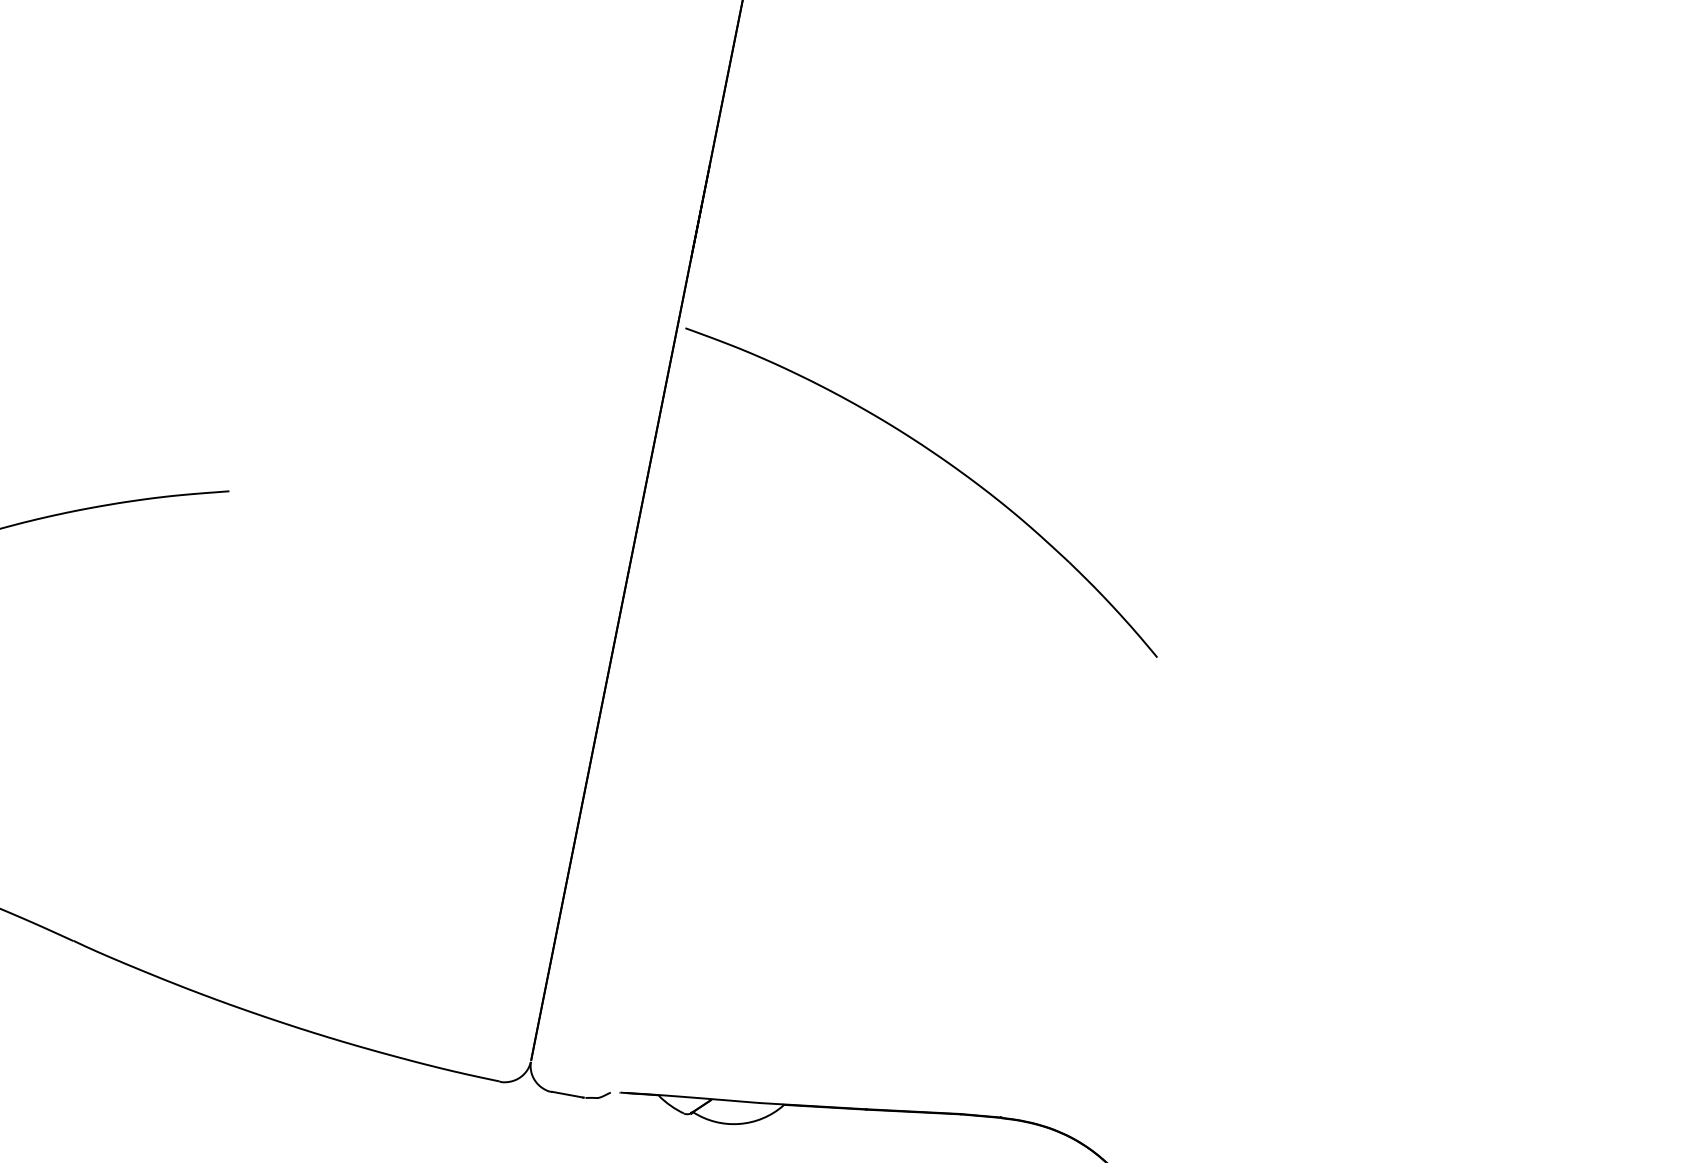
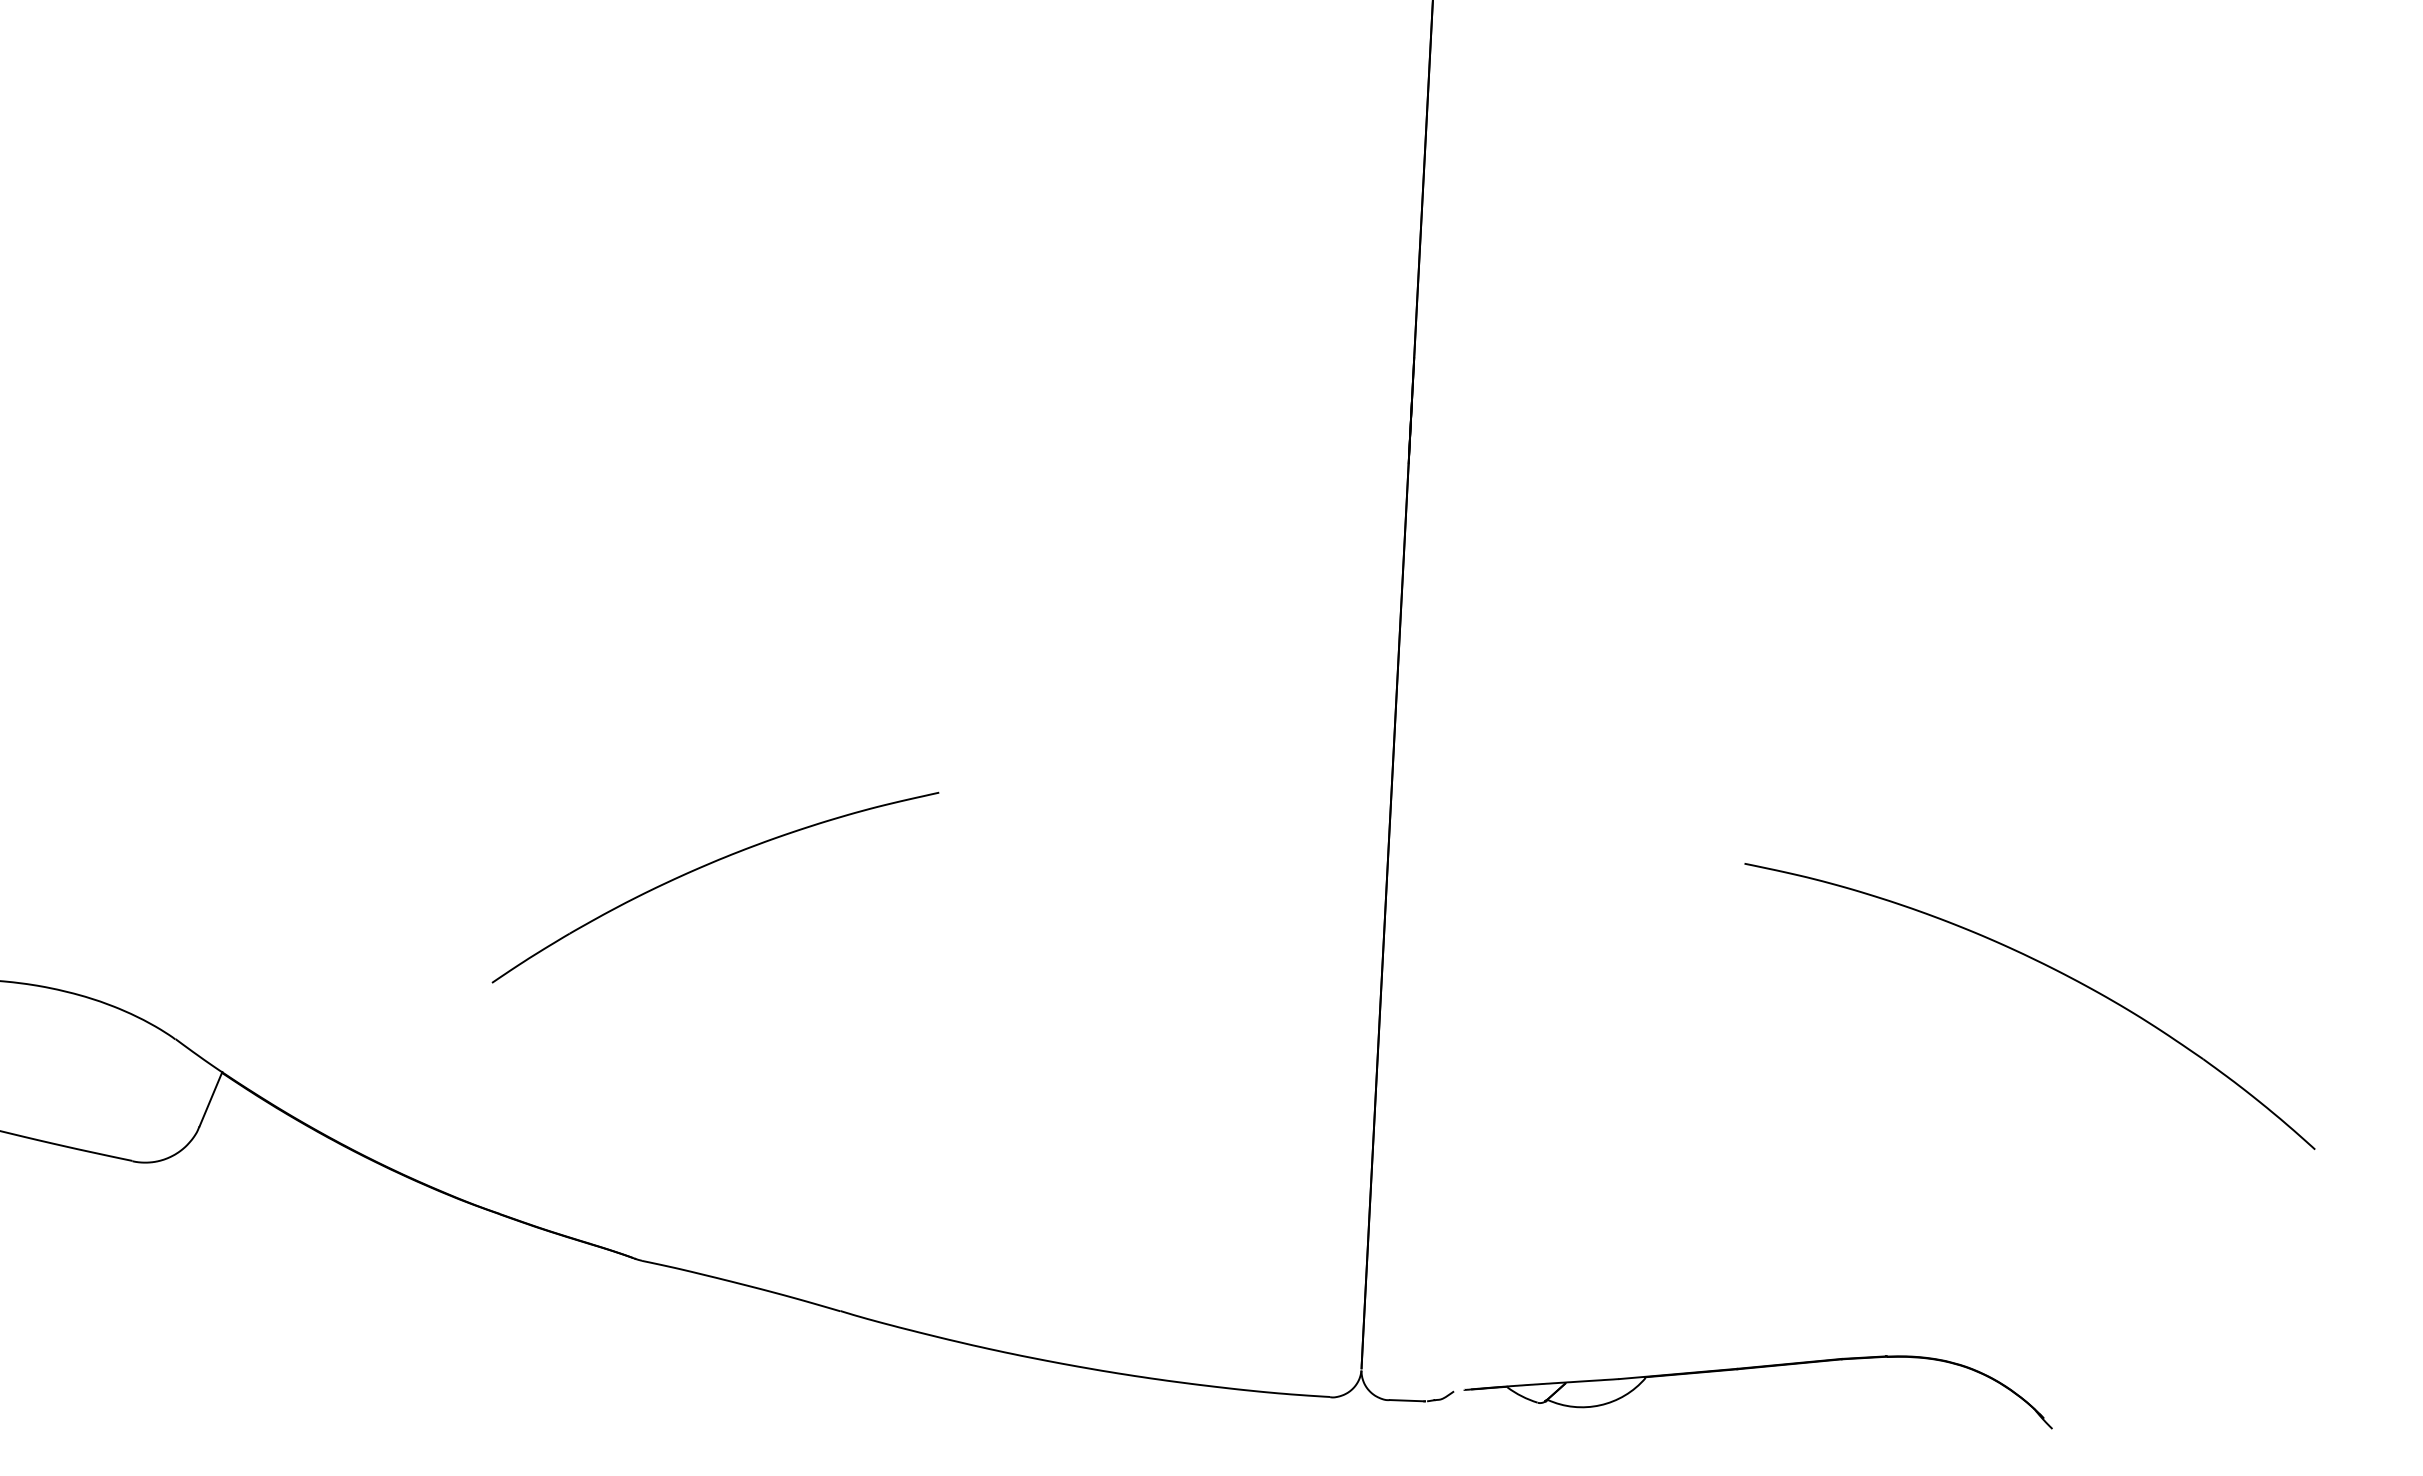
part: (943, 460) -> (2048, 967), moved

